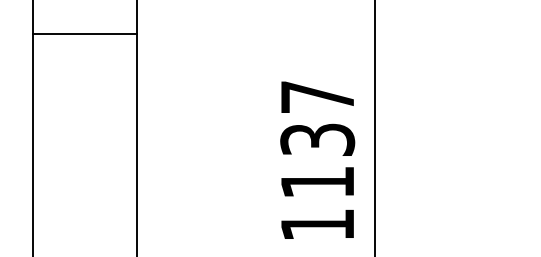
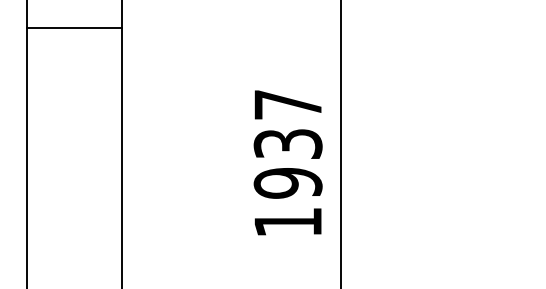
line: (84, 33) -> (73, 27), moved
text: (316, 182) -> (287, 183), 1137 -> 1937

